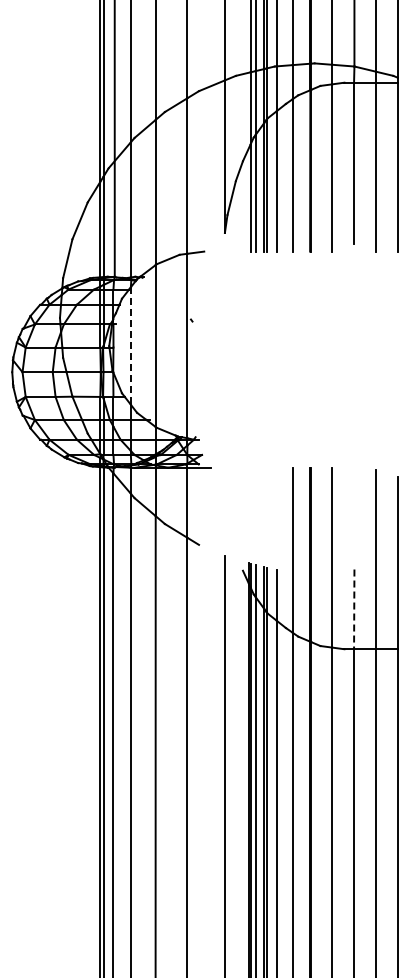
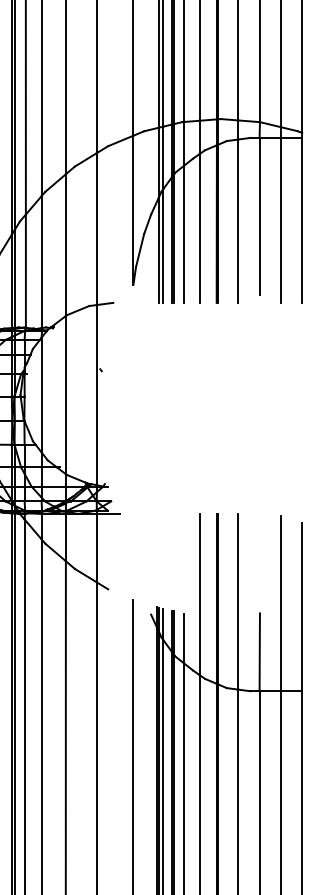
line: (130, 346) -> (41, 395), dashed -> solid
line: (354, 609) -> (260, 652), dashed -> solid

